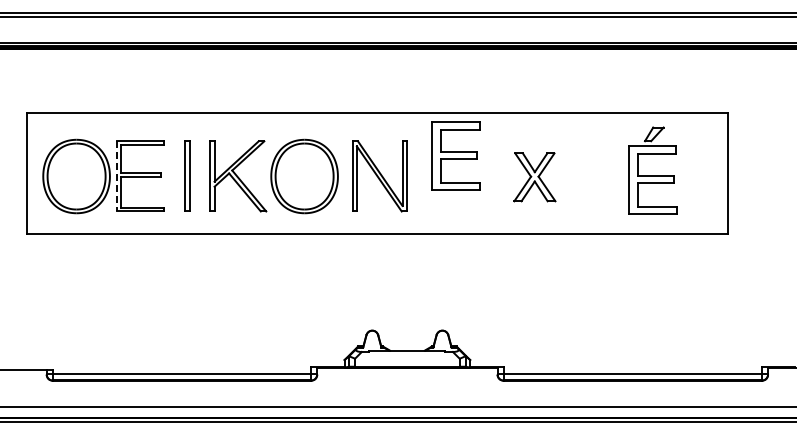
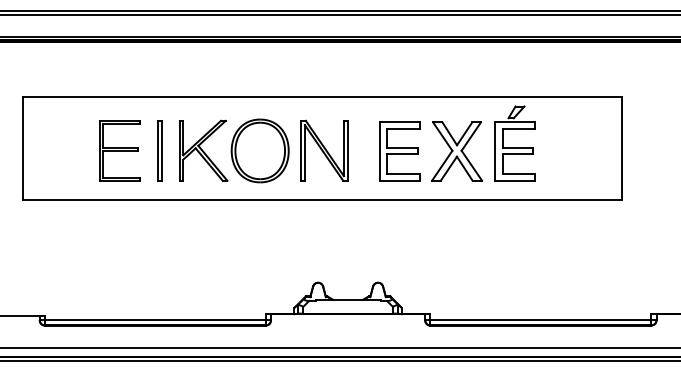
part: (455, 155) -> (399, 150), moved
part: (652, 170) -> (514, 143), moved
part: (76, 176) -> (65, 150), removed
line: (116, 176) -> (99, 150), dashed -> solid
part: (534, 177) -> (456, 151), size x1.43

